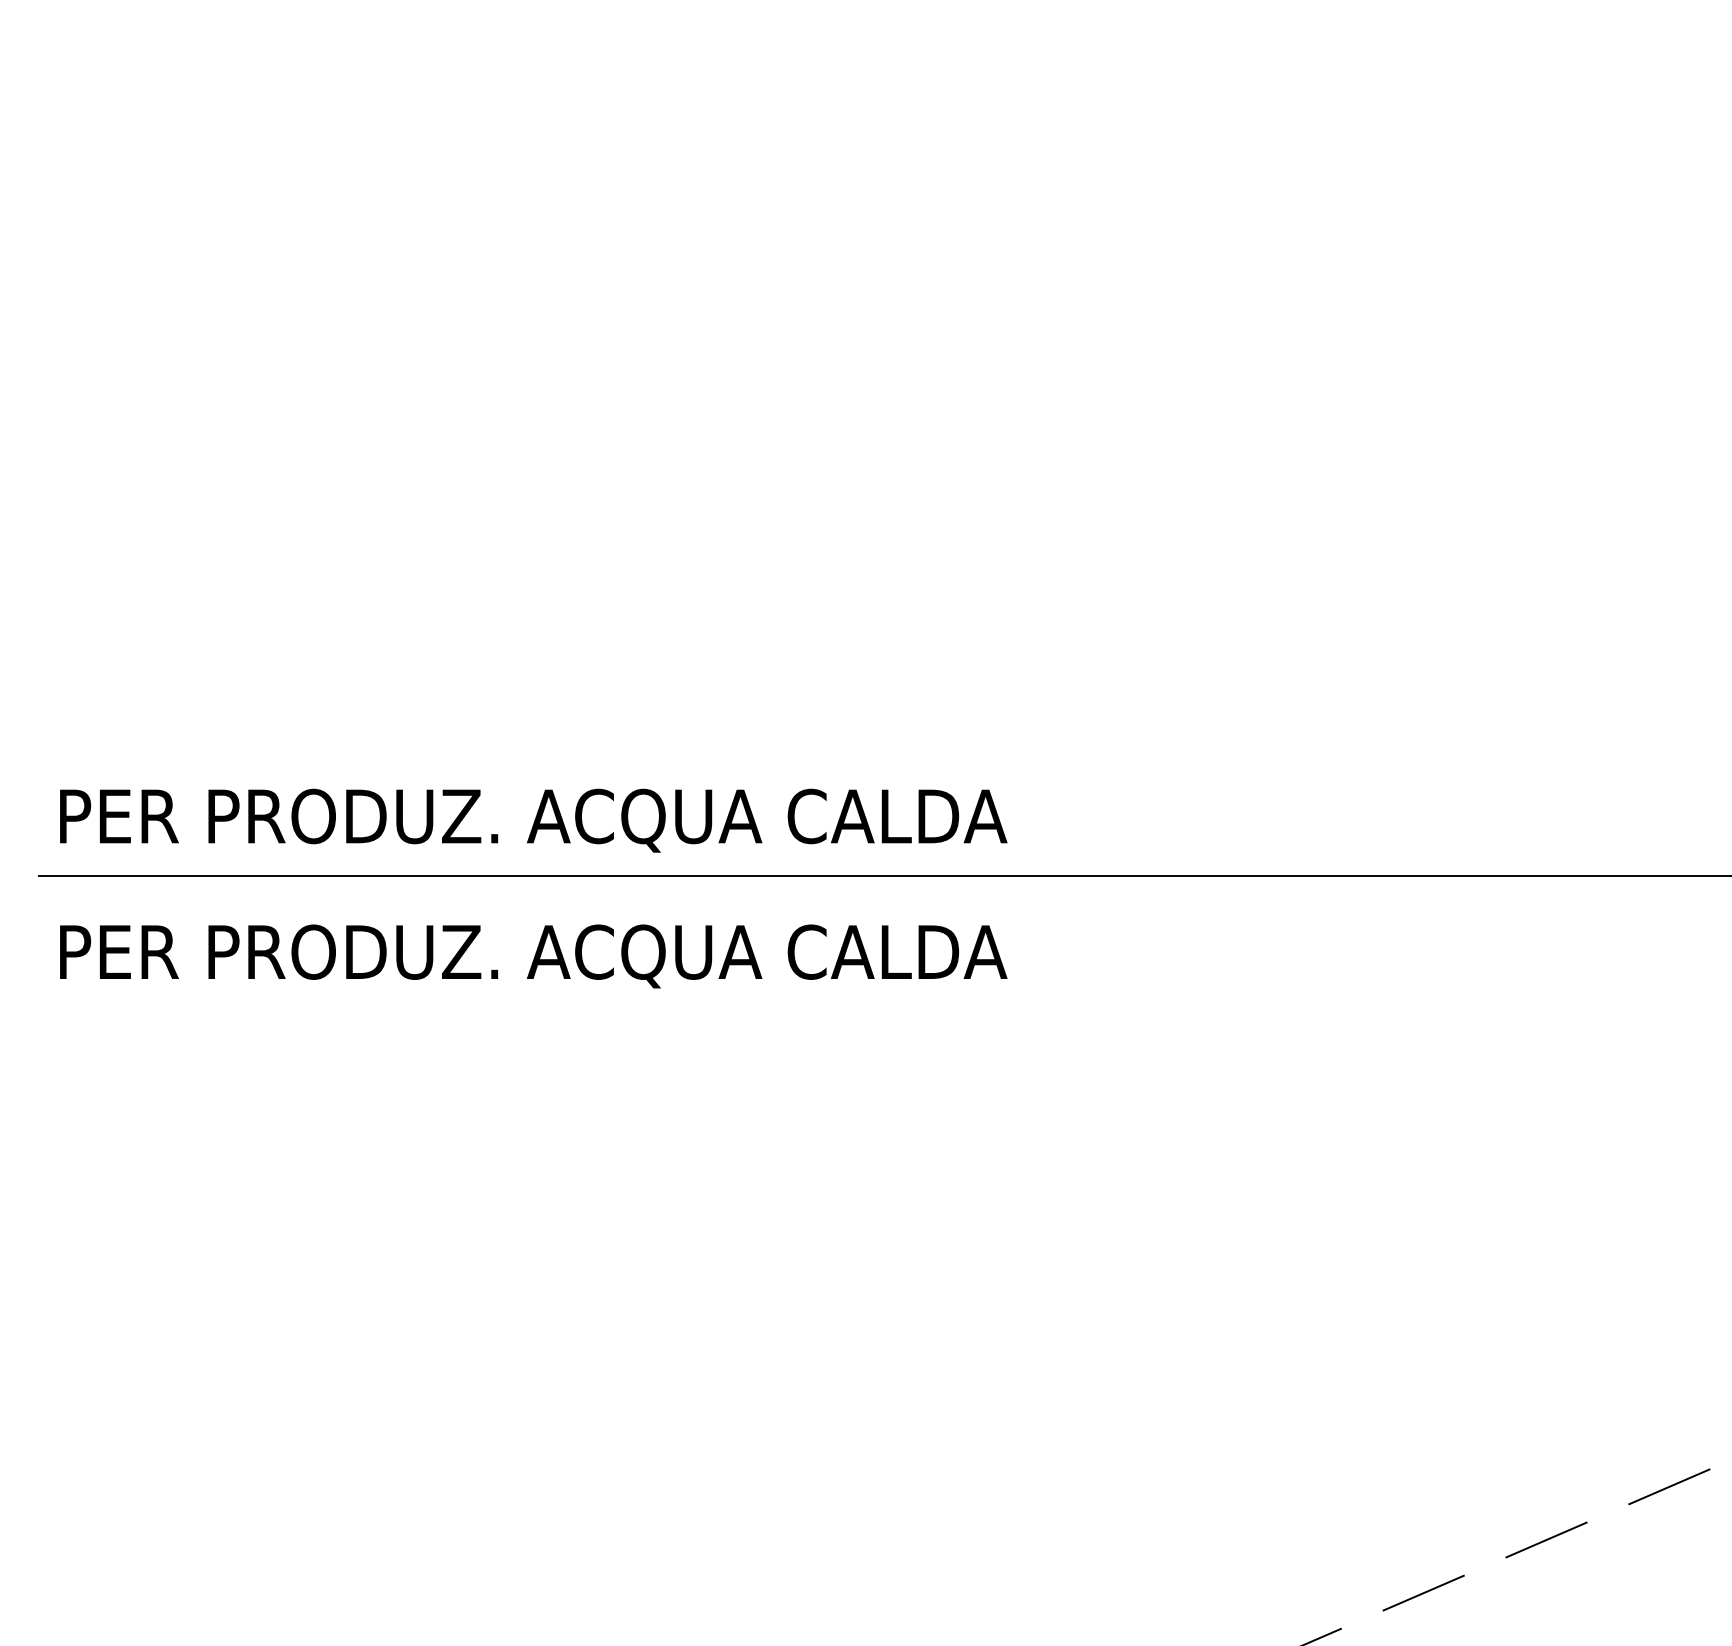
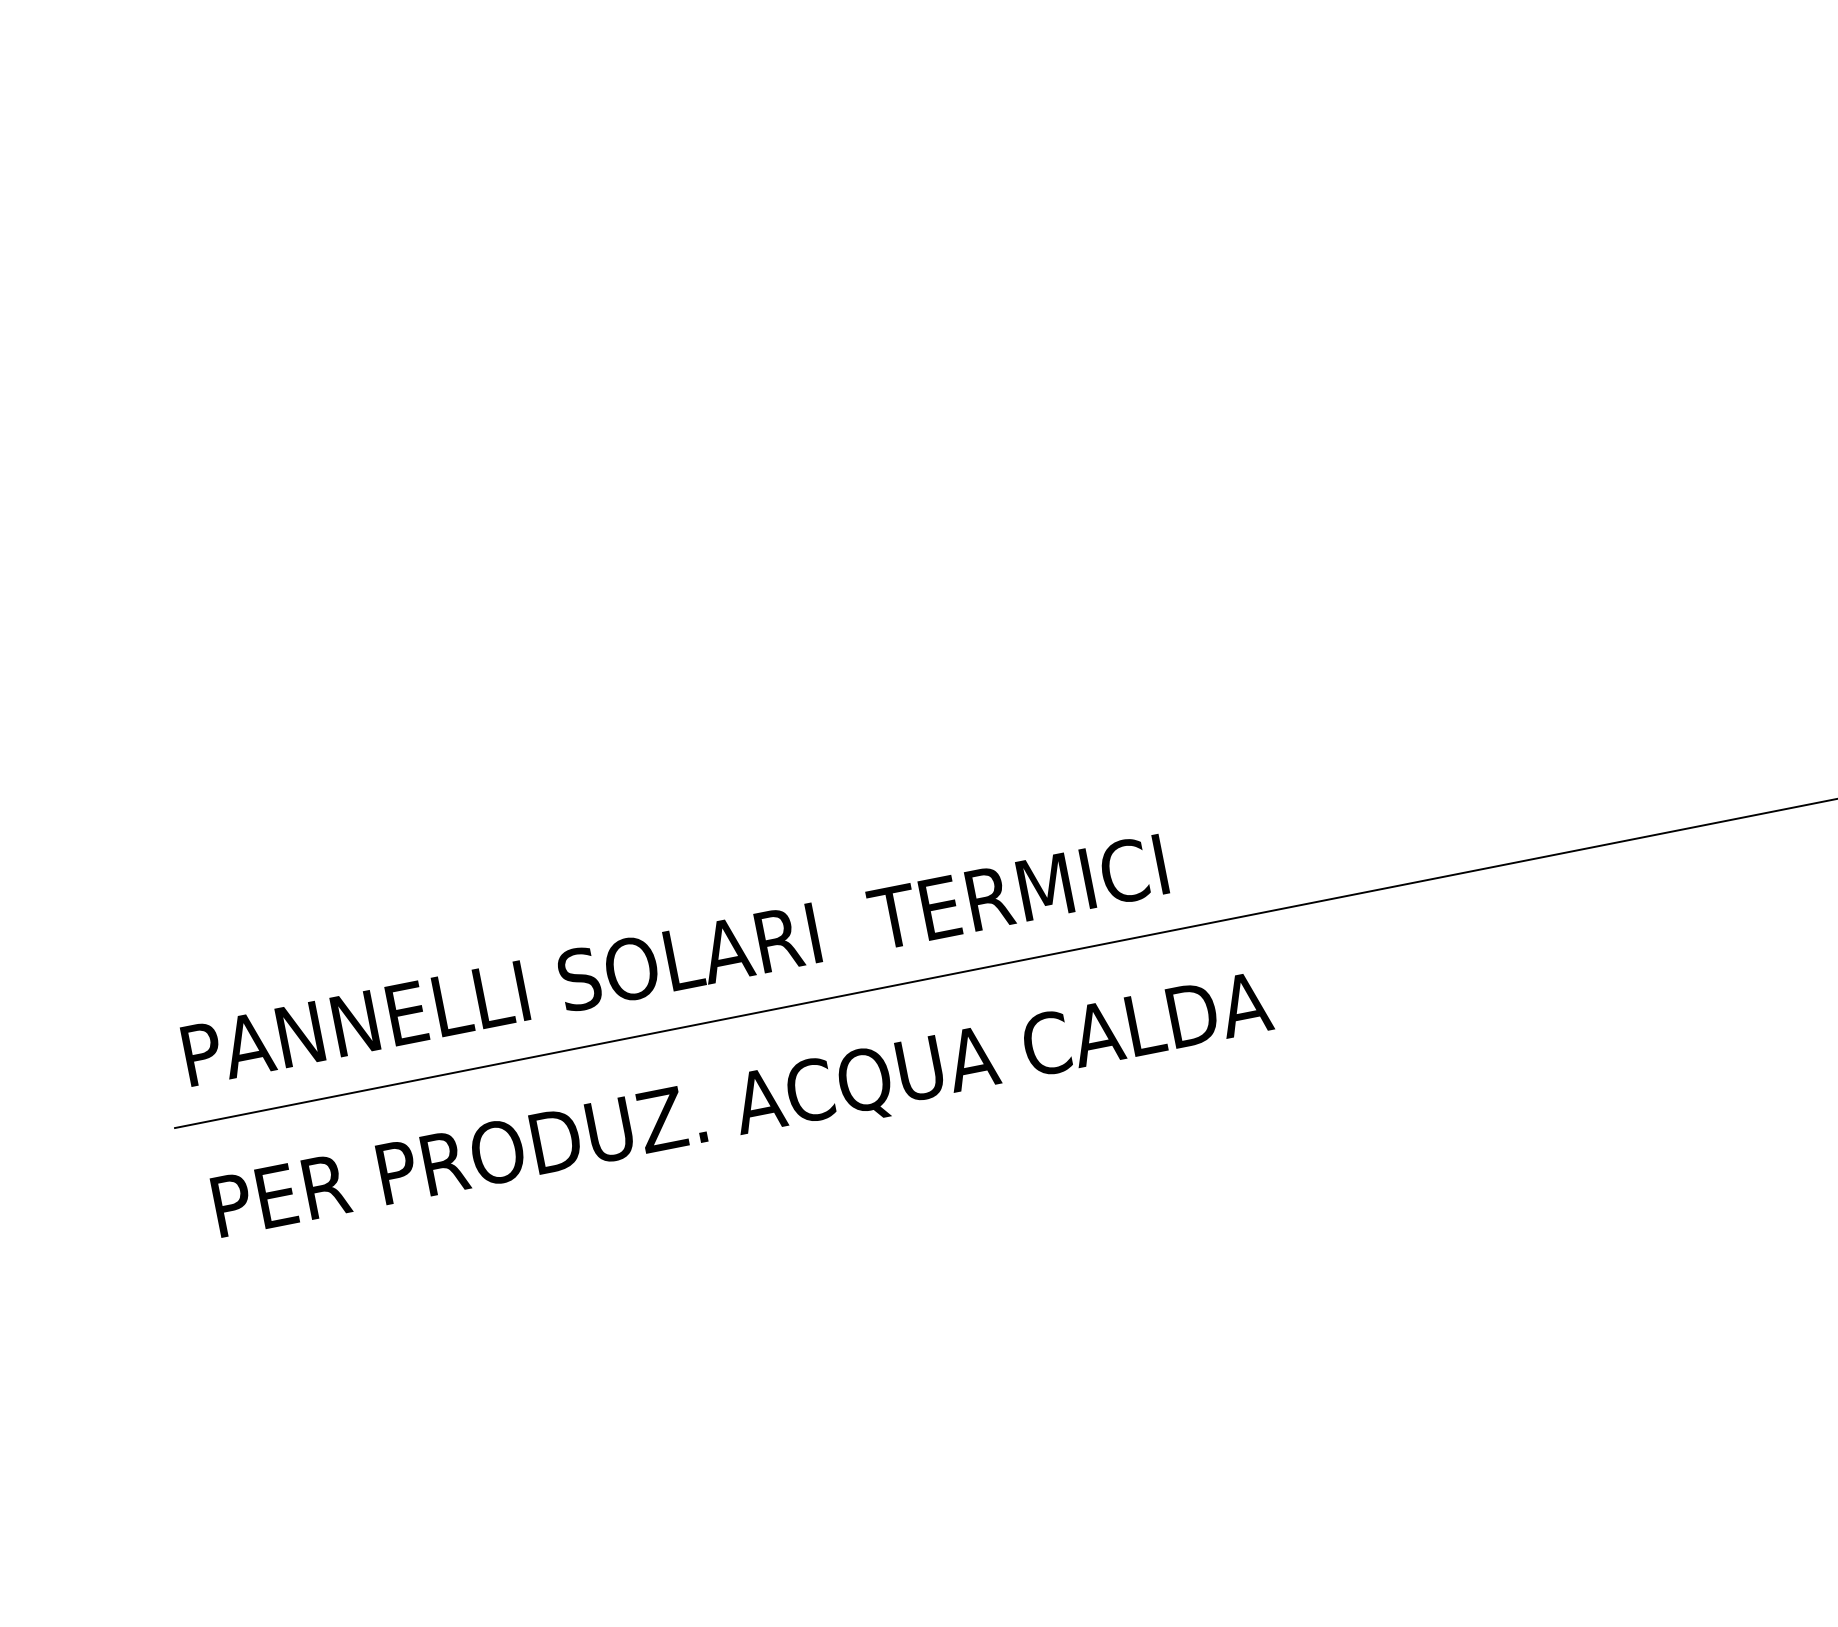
text: (550, 820) -> (732, 953), PER PRODUZ. ACQUA CALDA -> PANNELLI SOLARI  TERMICI

